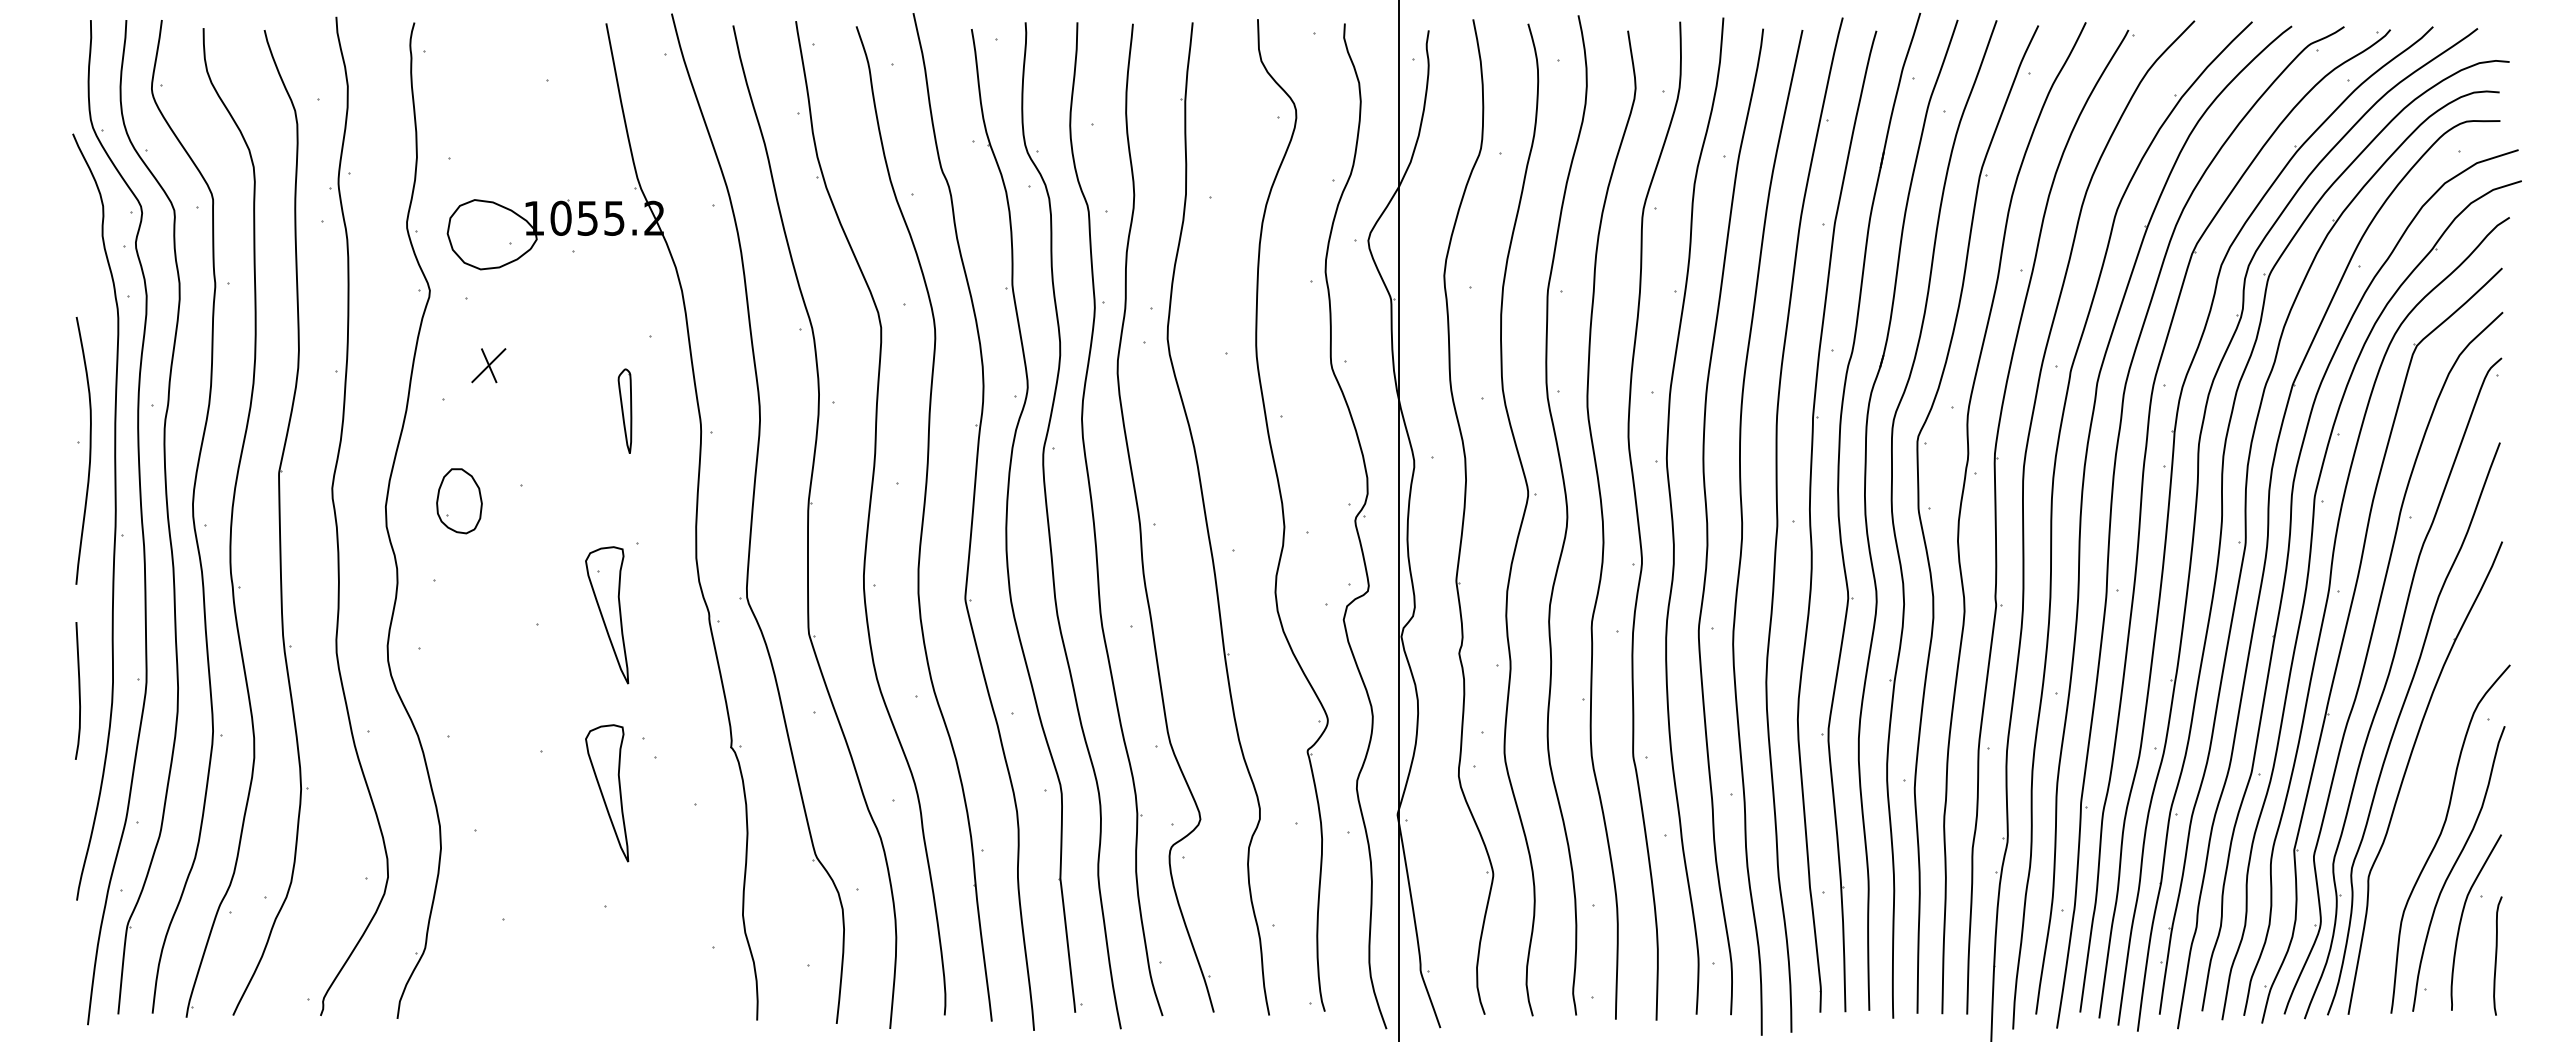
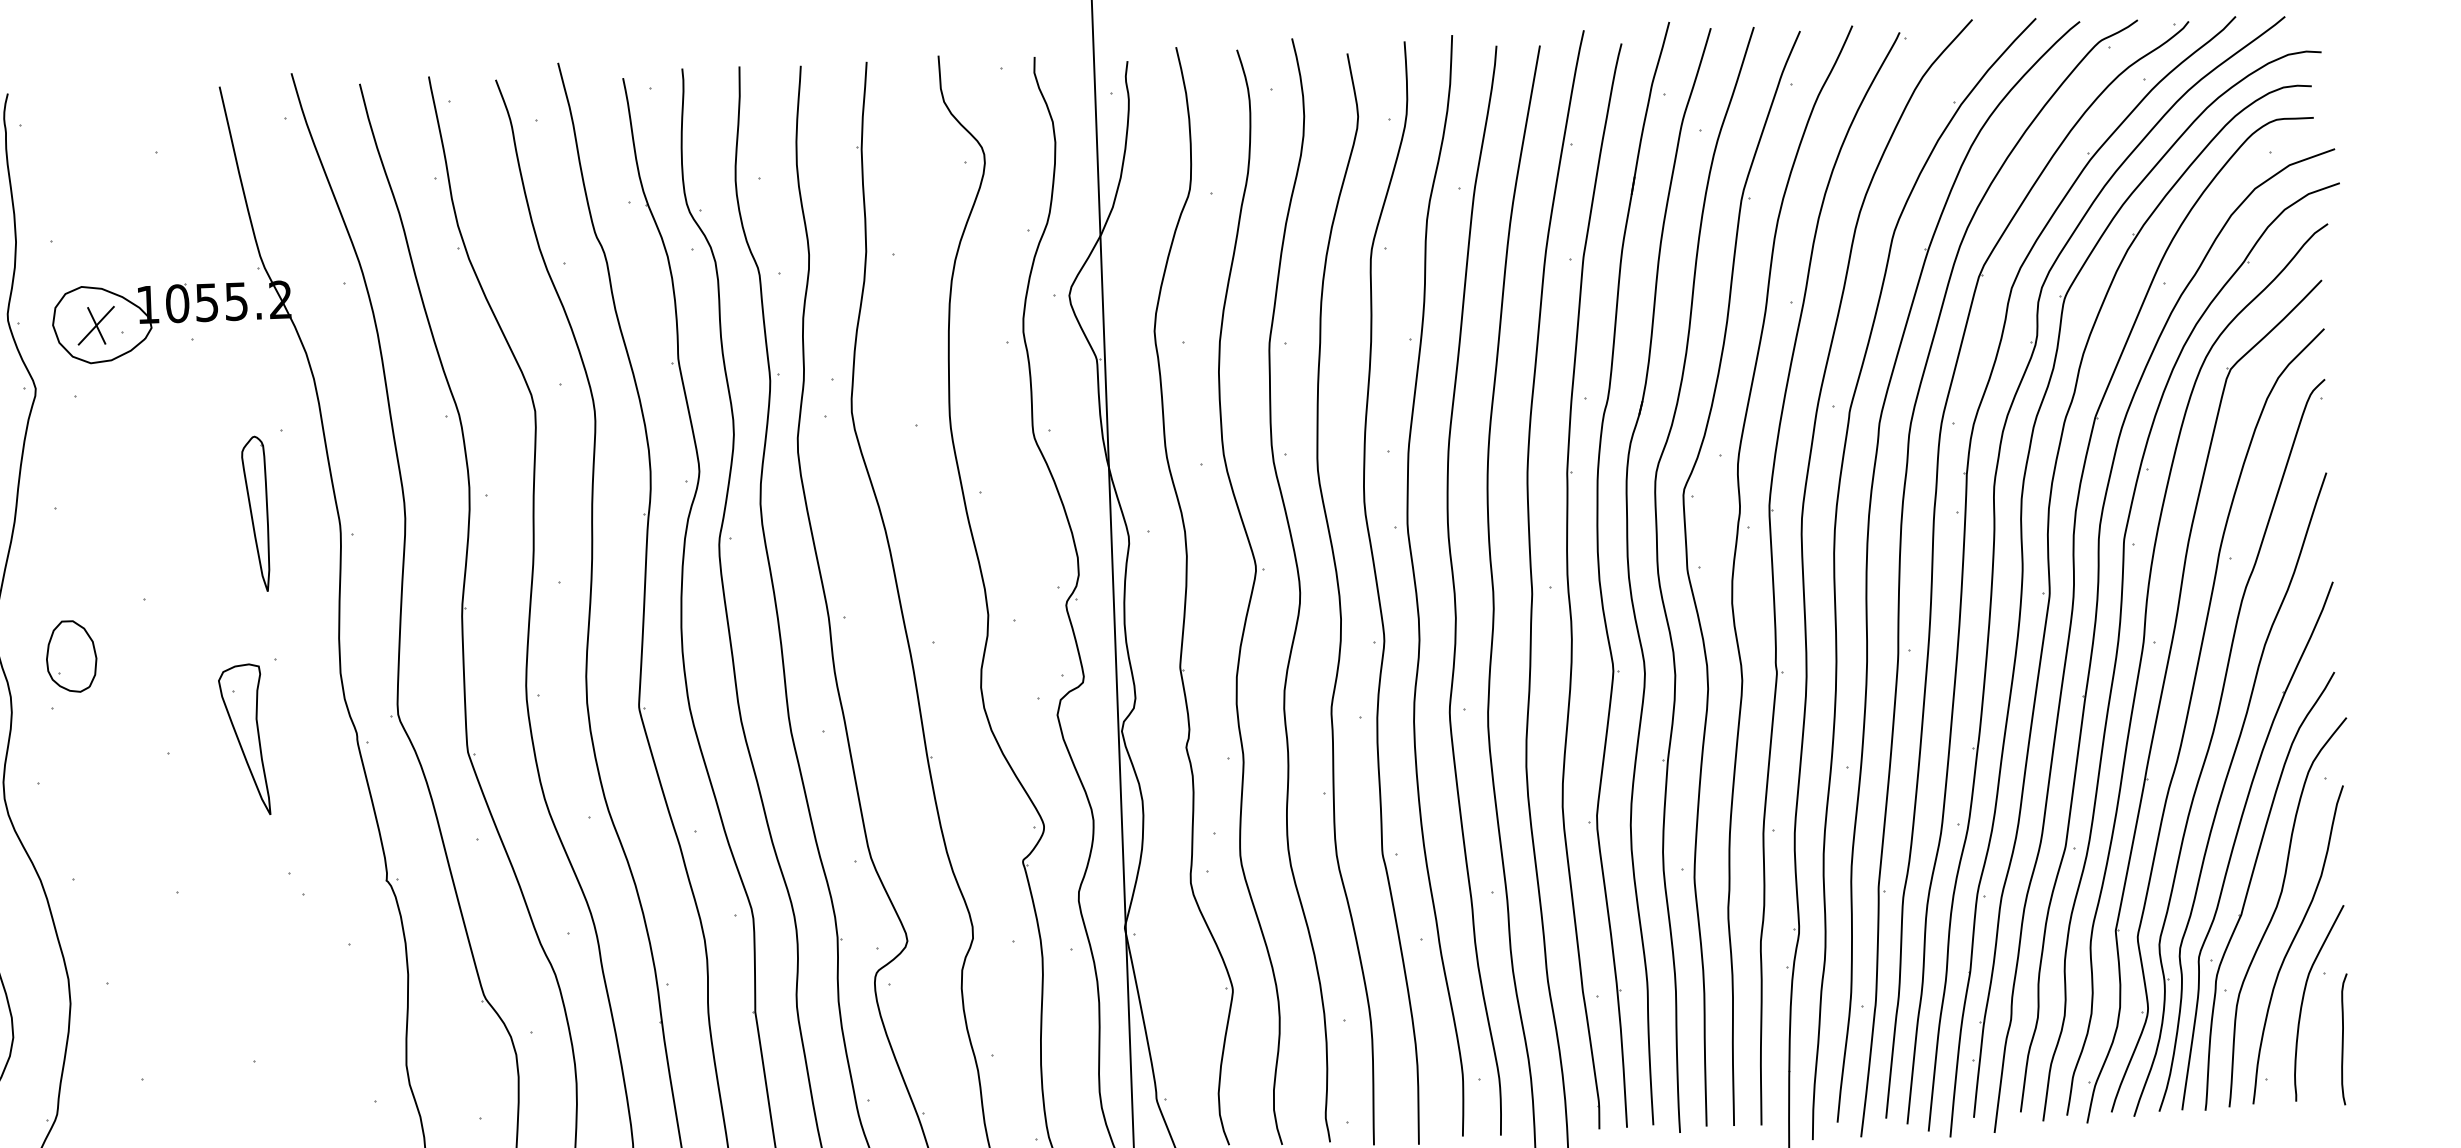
part: (488, 365) -> (95, 325), moved
part: (624, 411) -> (255, 514), size x1.67
part: (459, 501) -> (71, 656), moved
part: (607, 793) -> (252, 936), removed
part: (2417, 814) -> (2250, 886), added

